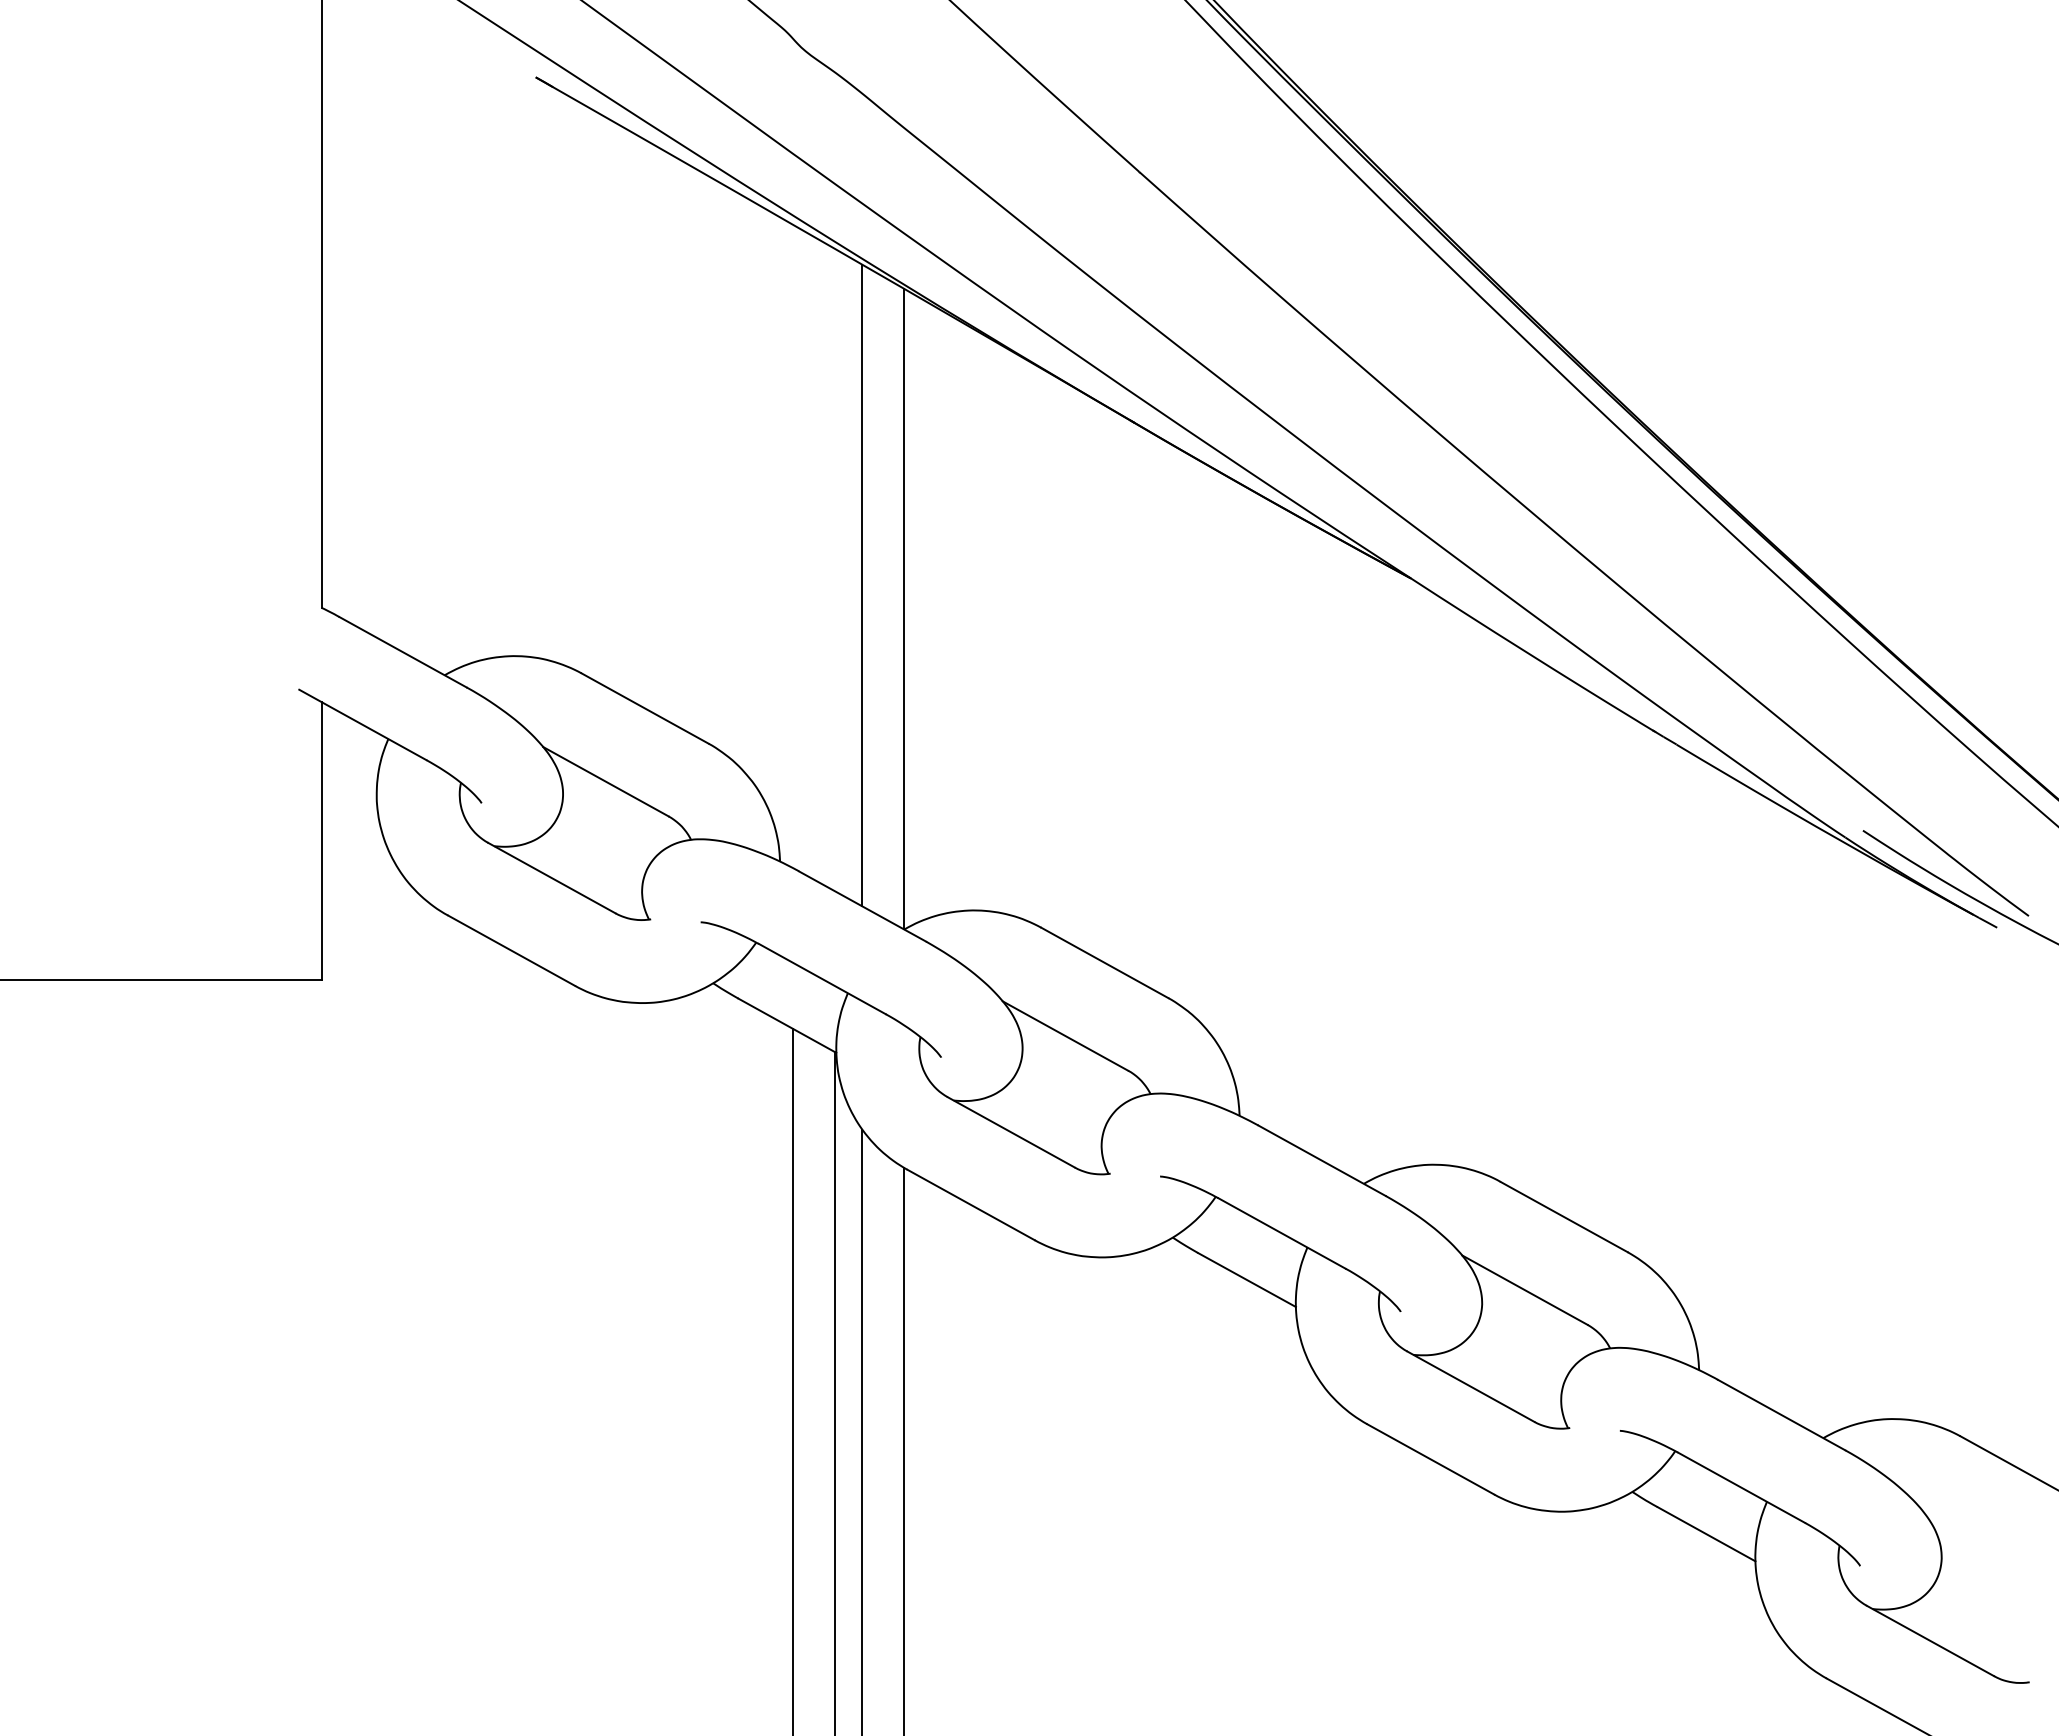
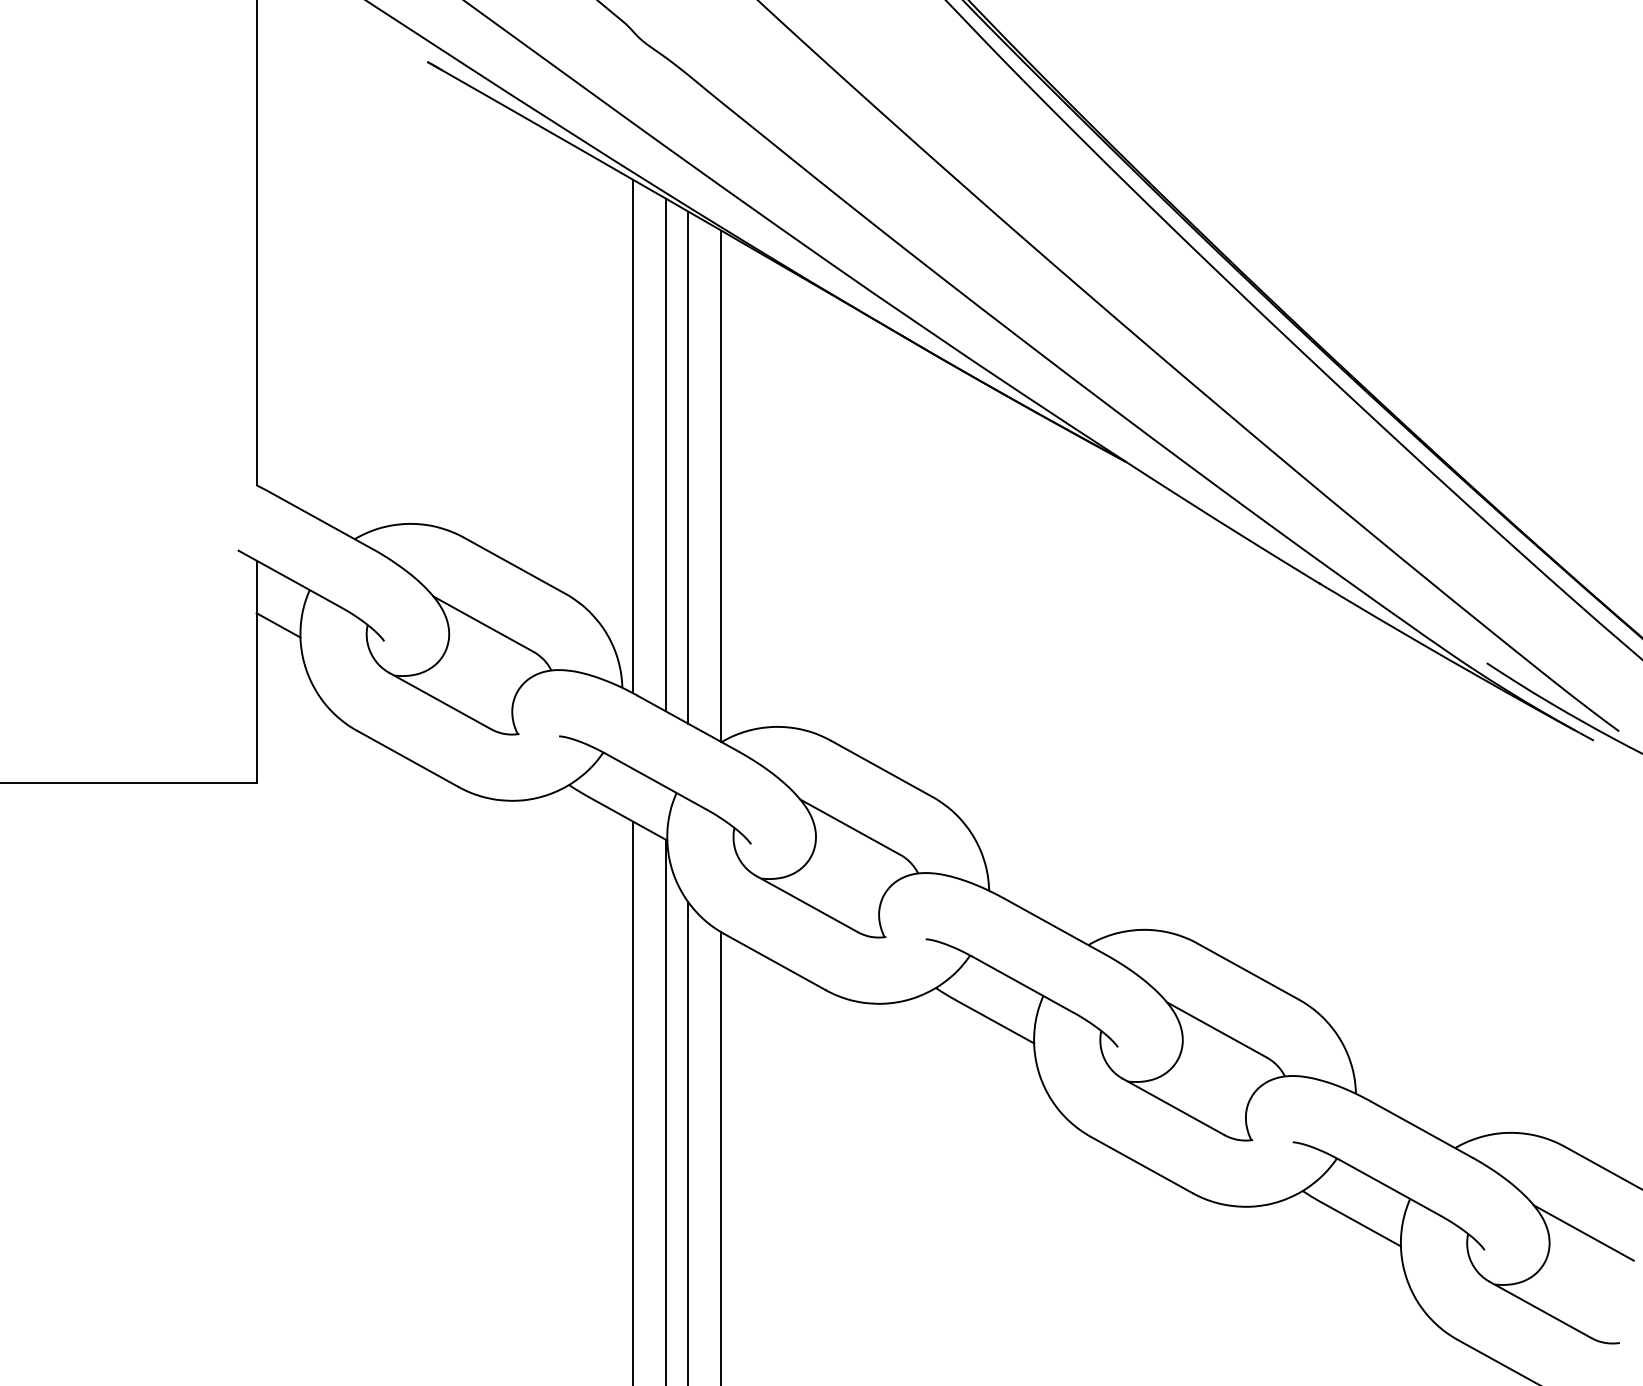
line: (793, 546) -> (633, 436), added
line: (834, 569) -> (665, 454), added
line: (348, 783) -> (277, 625), added
line: (1984, 1544) -> (1583, 1232), added

